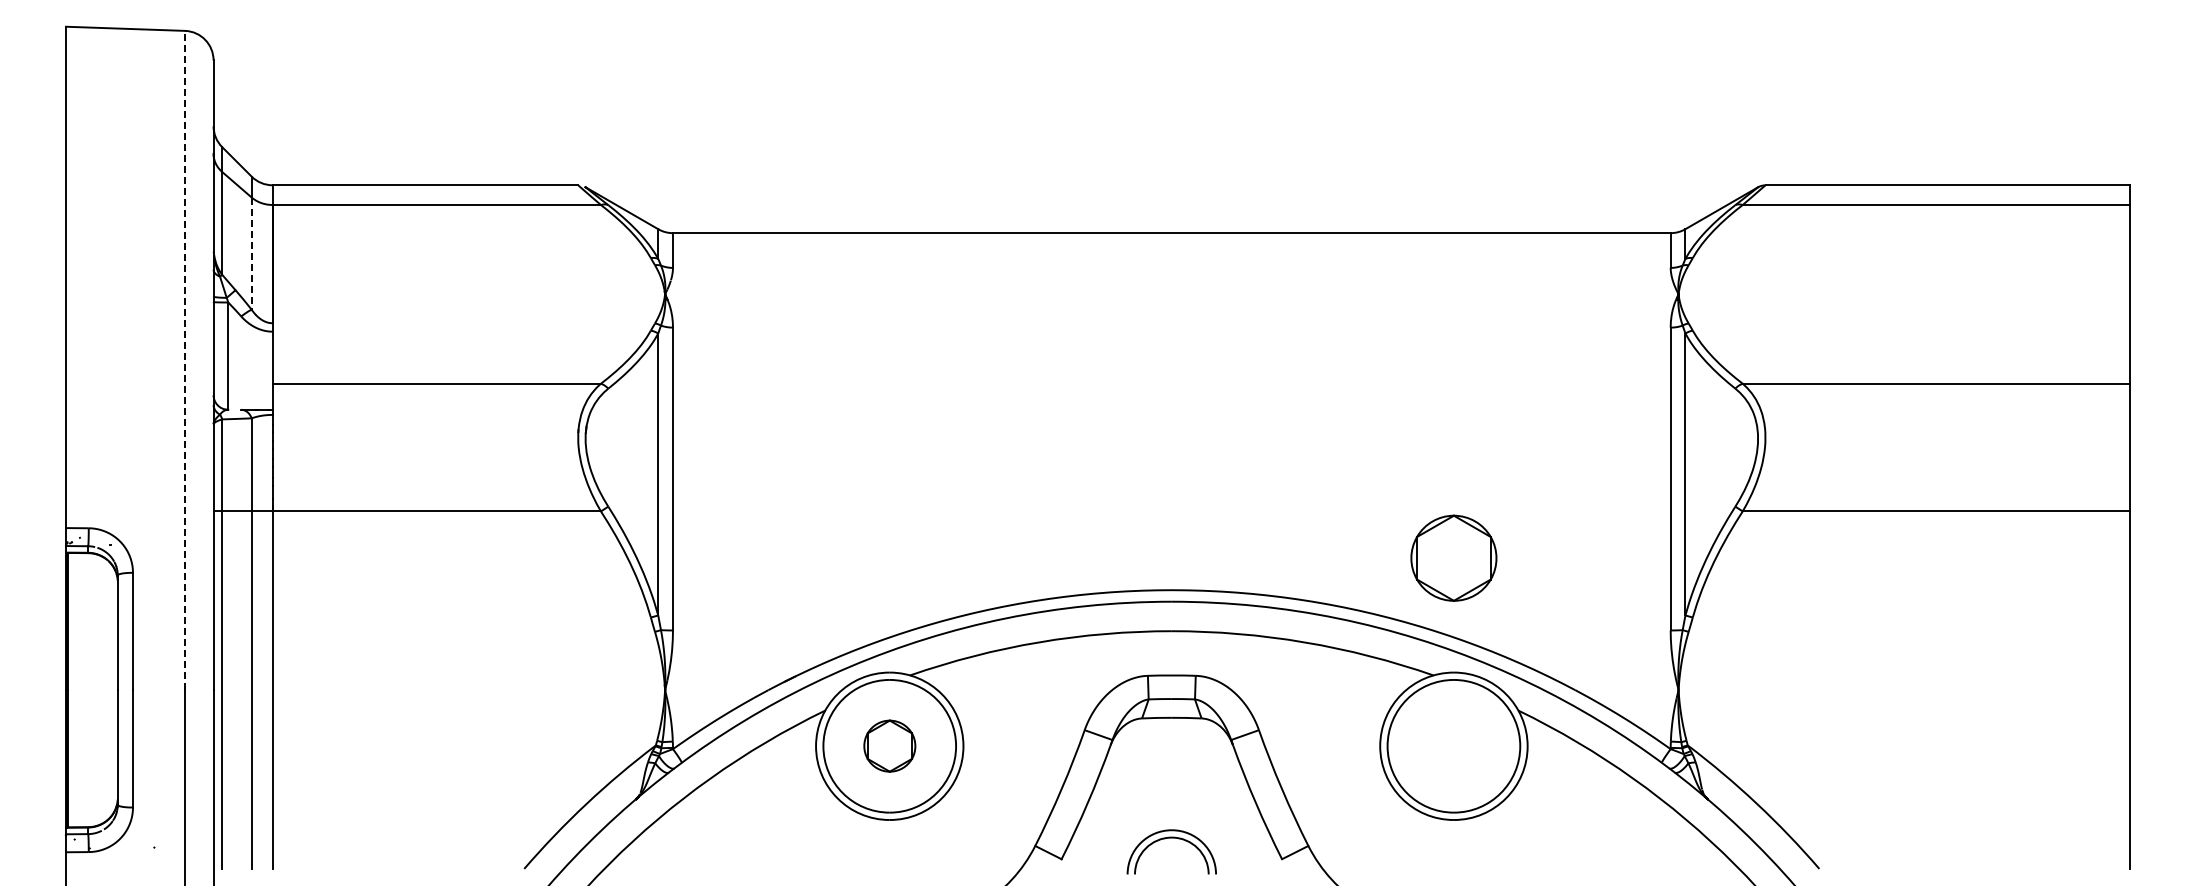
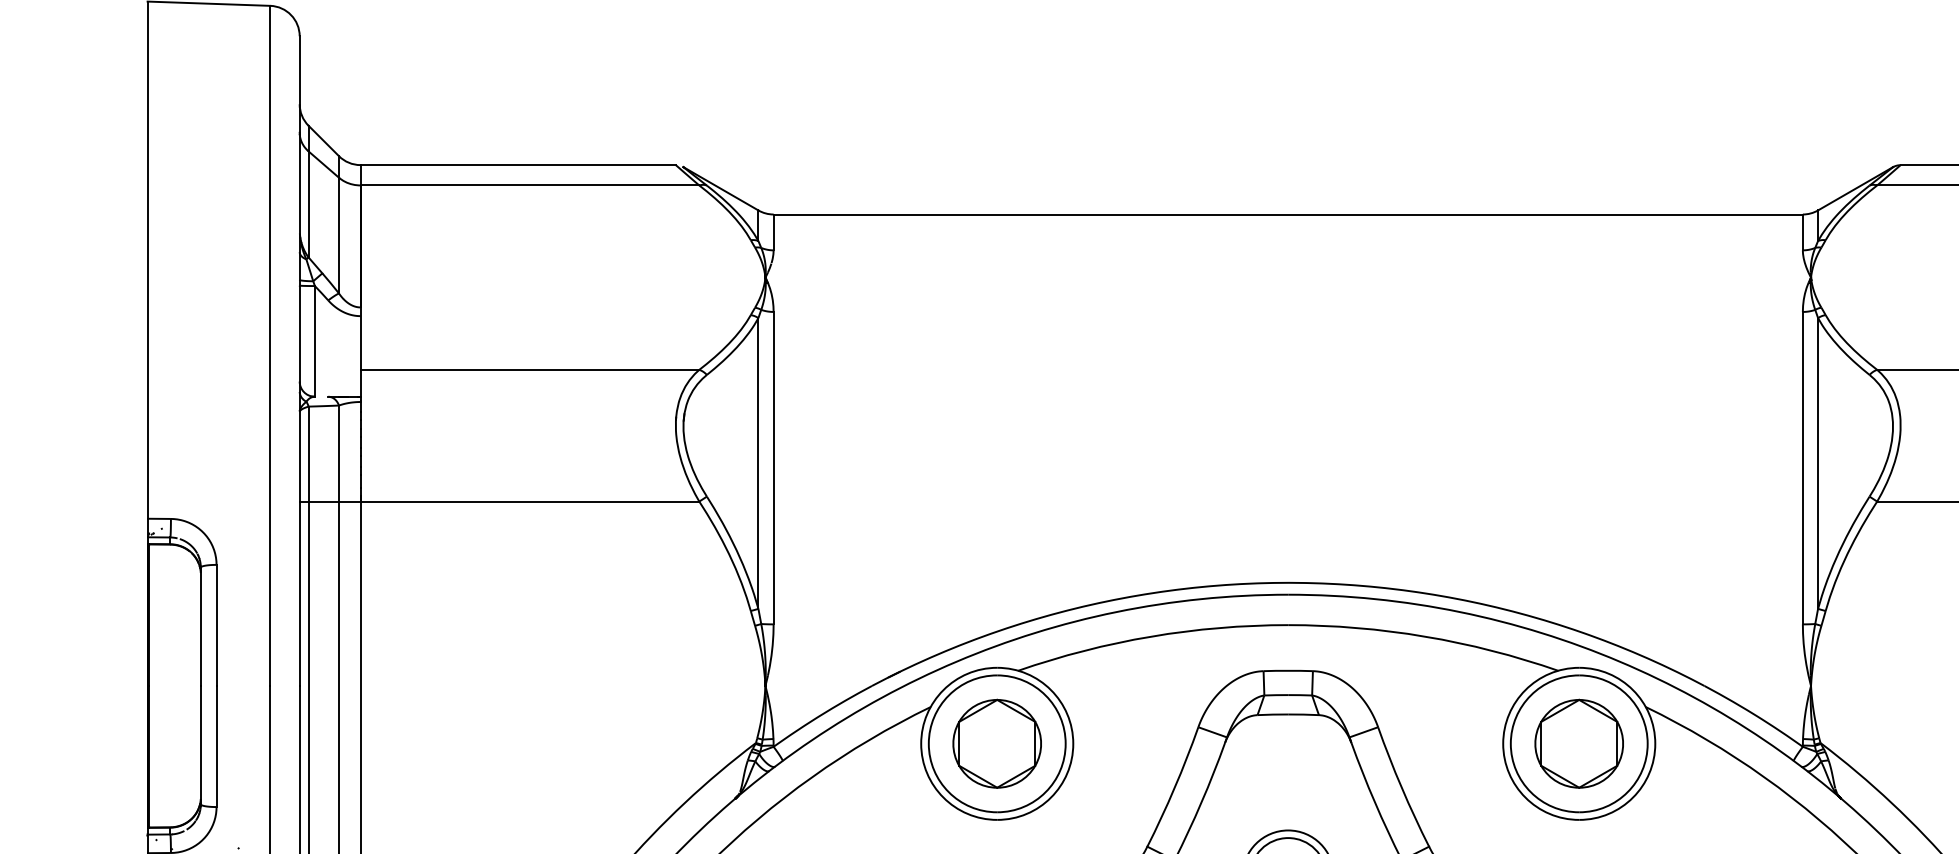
line: (251, 254) -> (338, 236), dashed -> solid
line: (185, 360) -> (270, 345), dashed -> solid
part: (1453, 557) -> (1578, 743), moved
part: (889, 745) -> (996, 743), size x1.67

